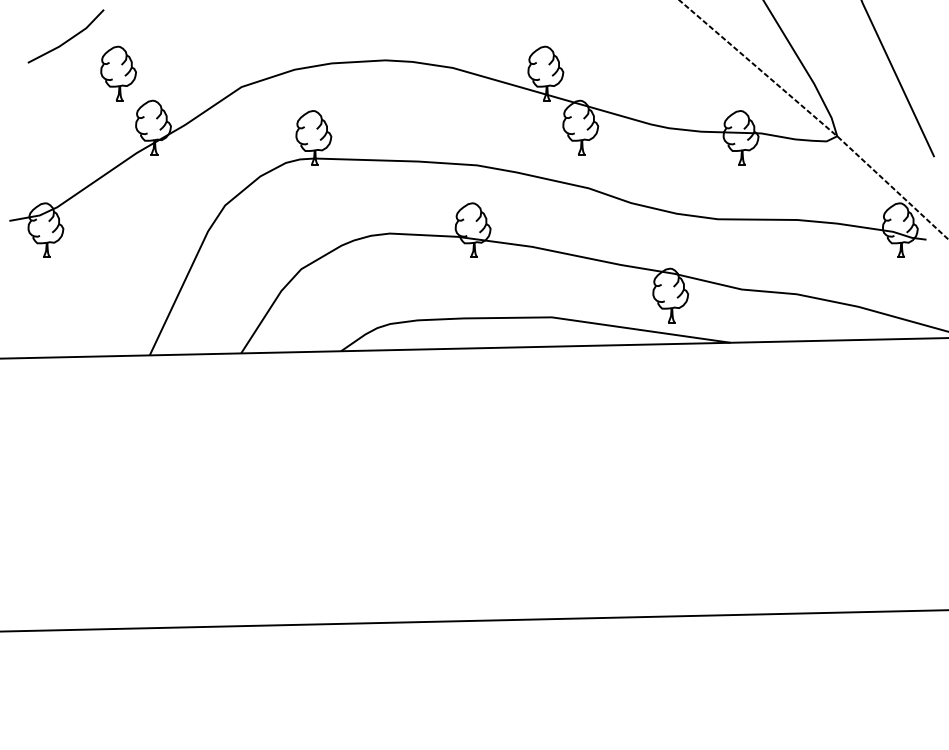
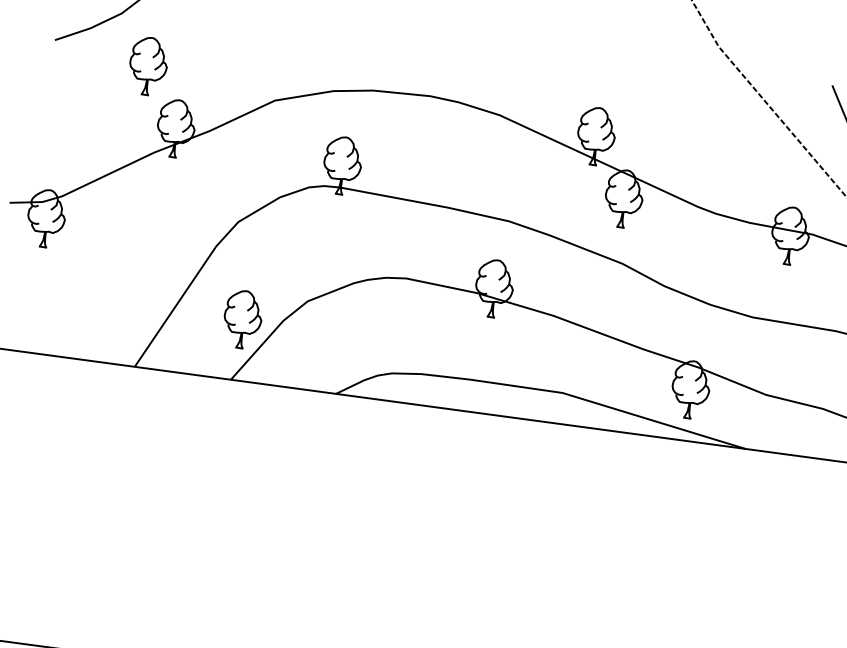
part: (243, 295) -> (242, 319), added

